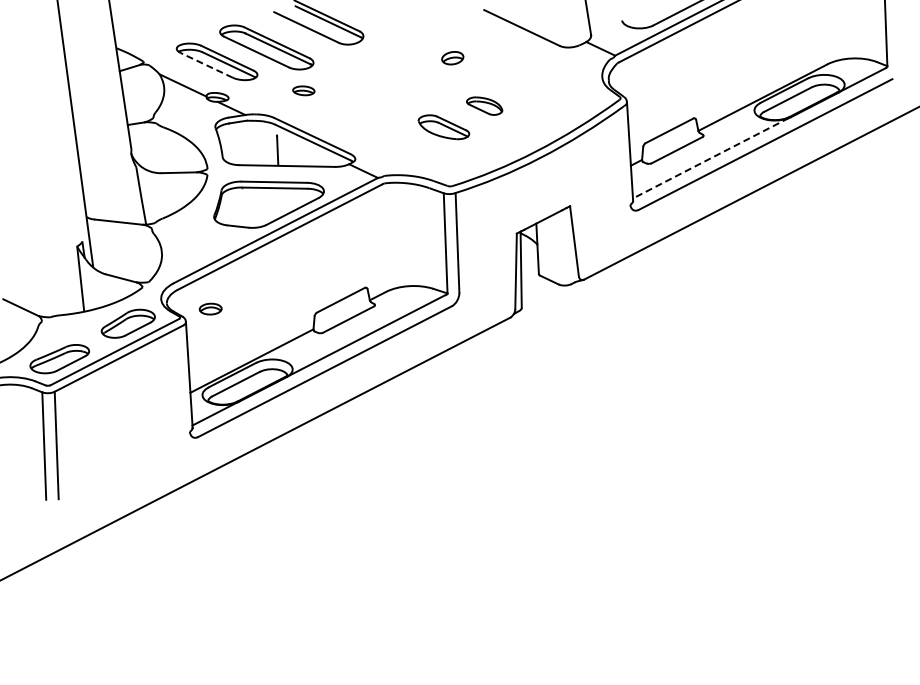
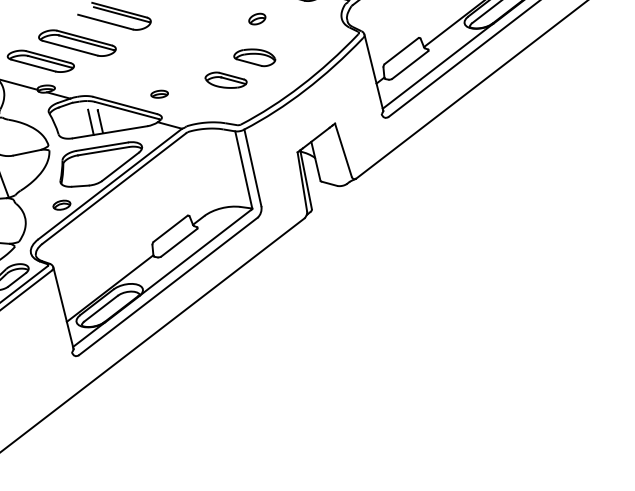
part: (452, 58) -> (257, 19), moved
line: (206, 65) -> (33, 65), dashed -> solid
part: (303, 90) -> (159, 94), moved
part: (484, 105) -> (254, 57), size x1.43
line: (265, 148) -> (90, 121), added
line: (710, 158) -> (437, 66), dashed -> solid
part: (210, 308) -> (61, 204), moved

